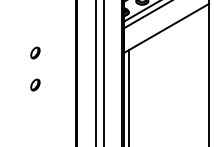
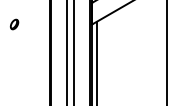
part: (35, 84) -> (14, 52), removed

